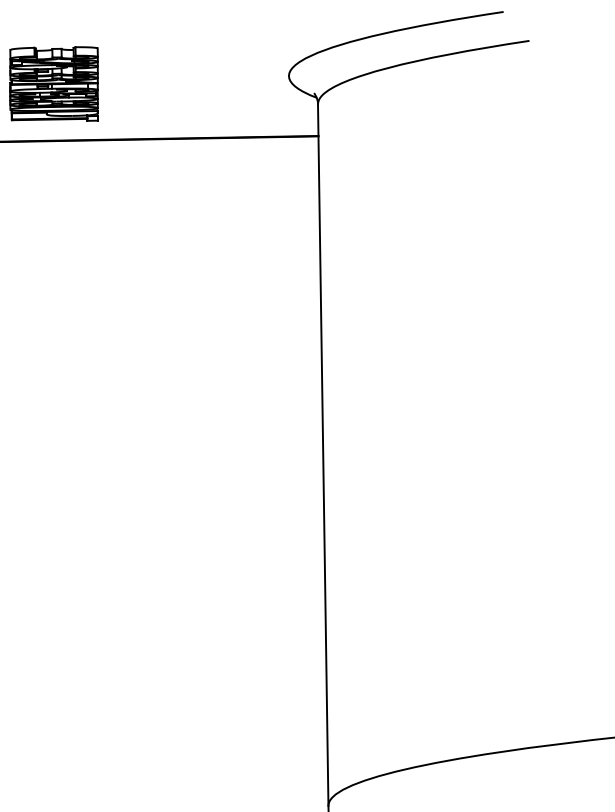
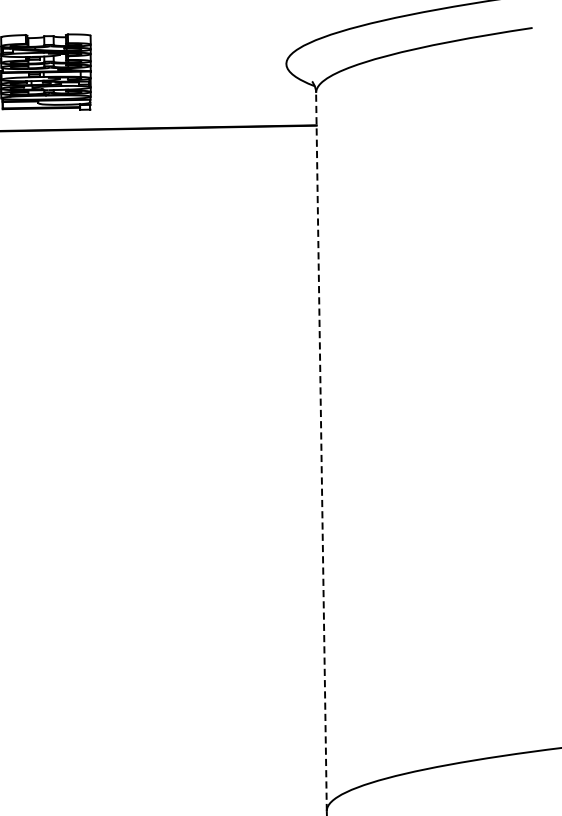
line: (323, 455) -> (321, 452), solid -> dashed

